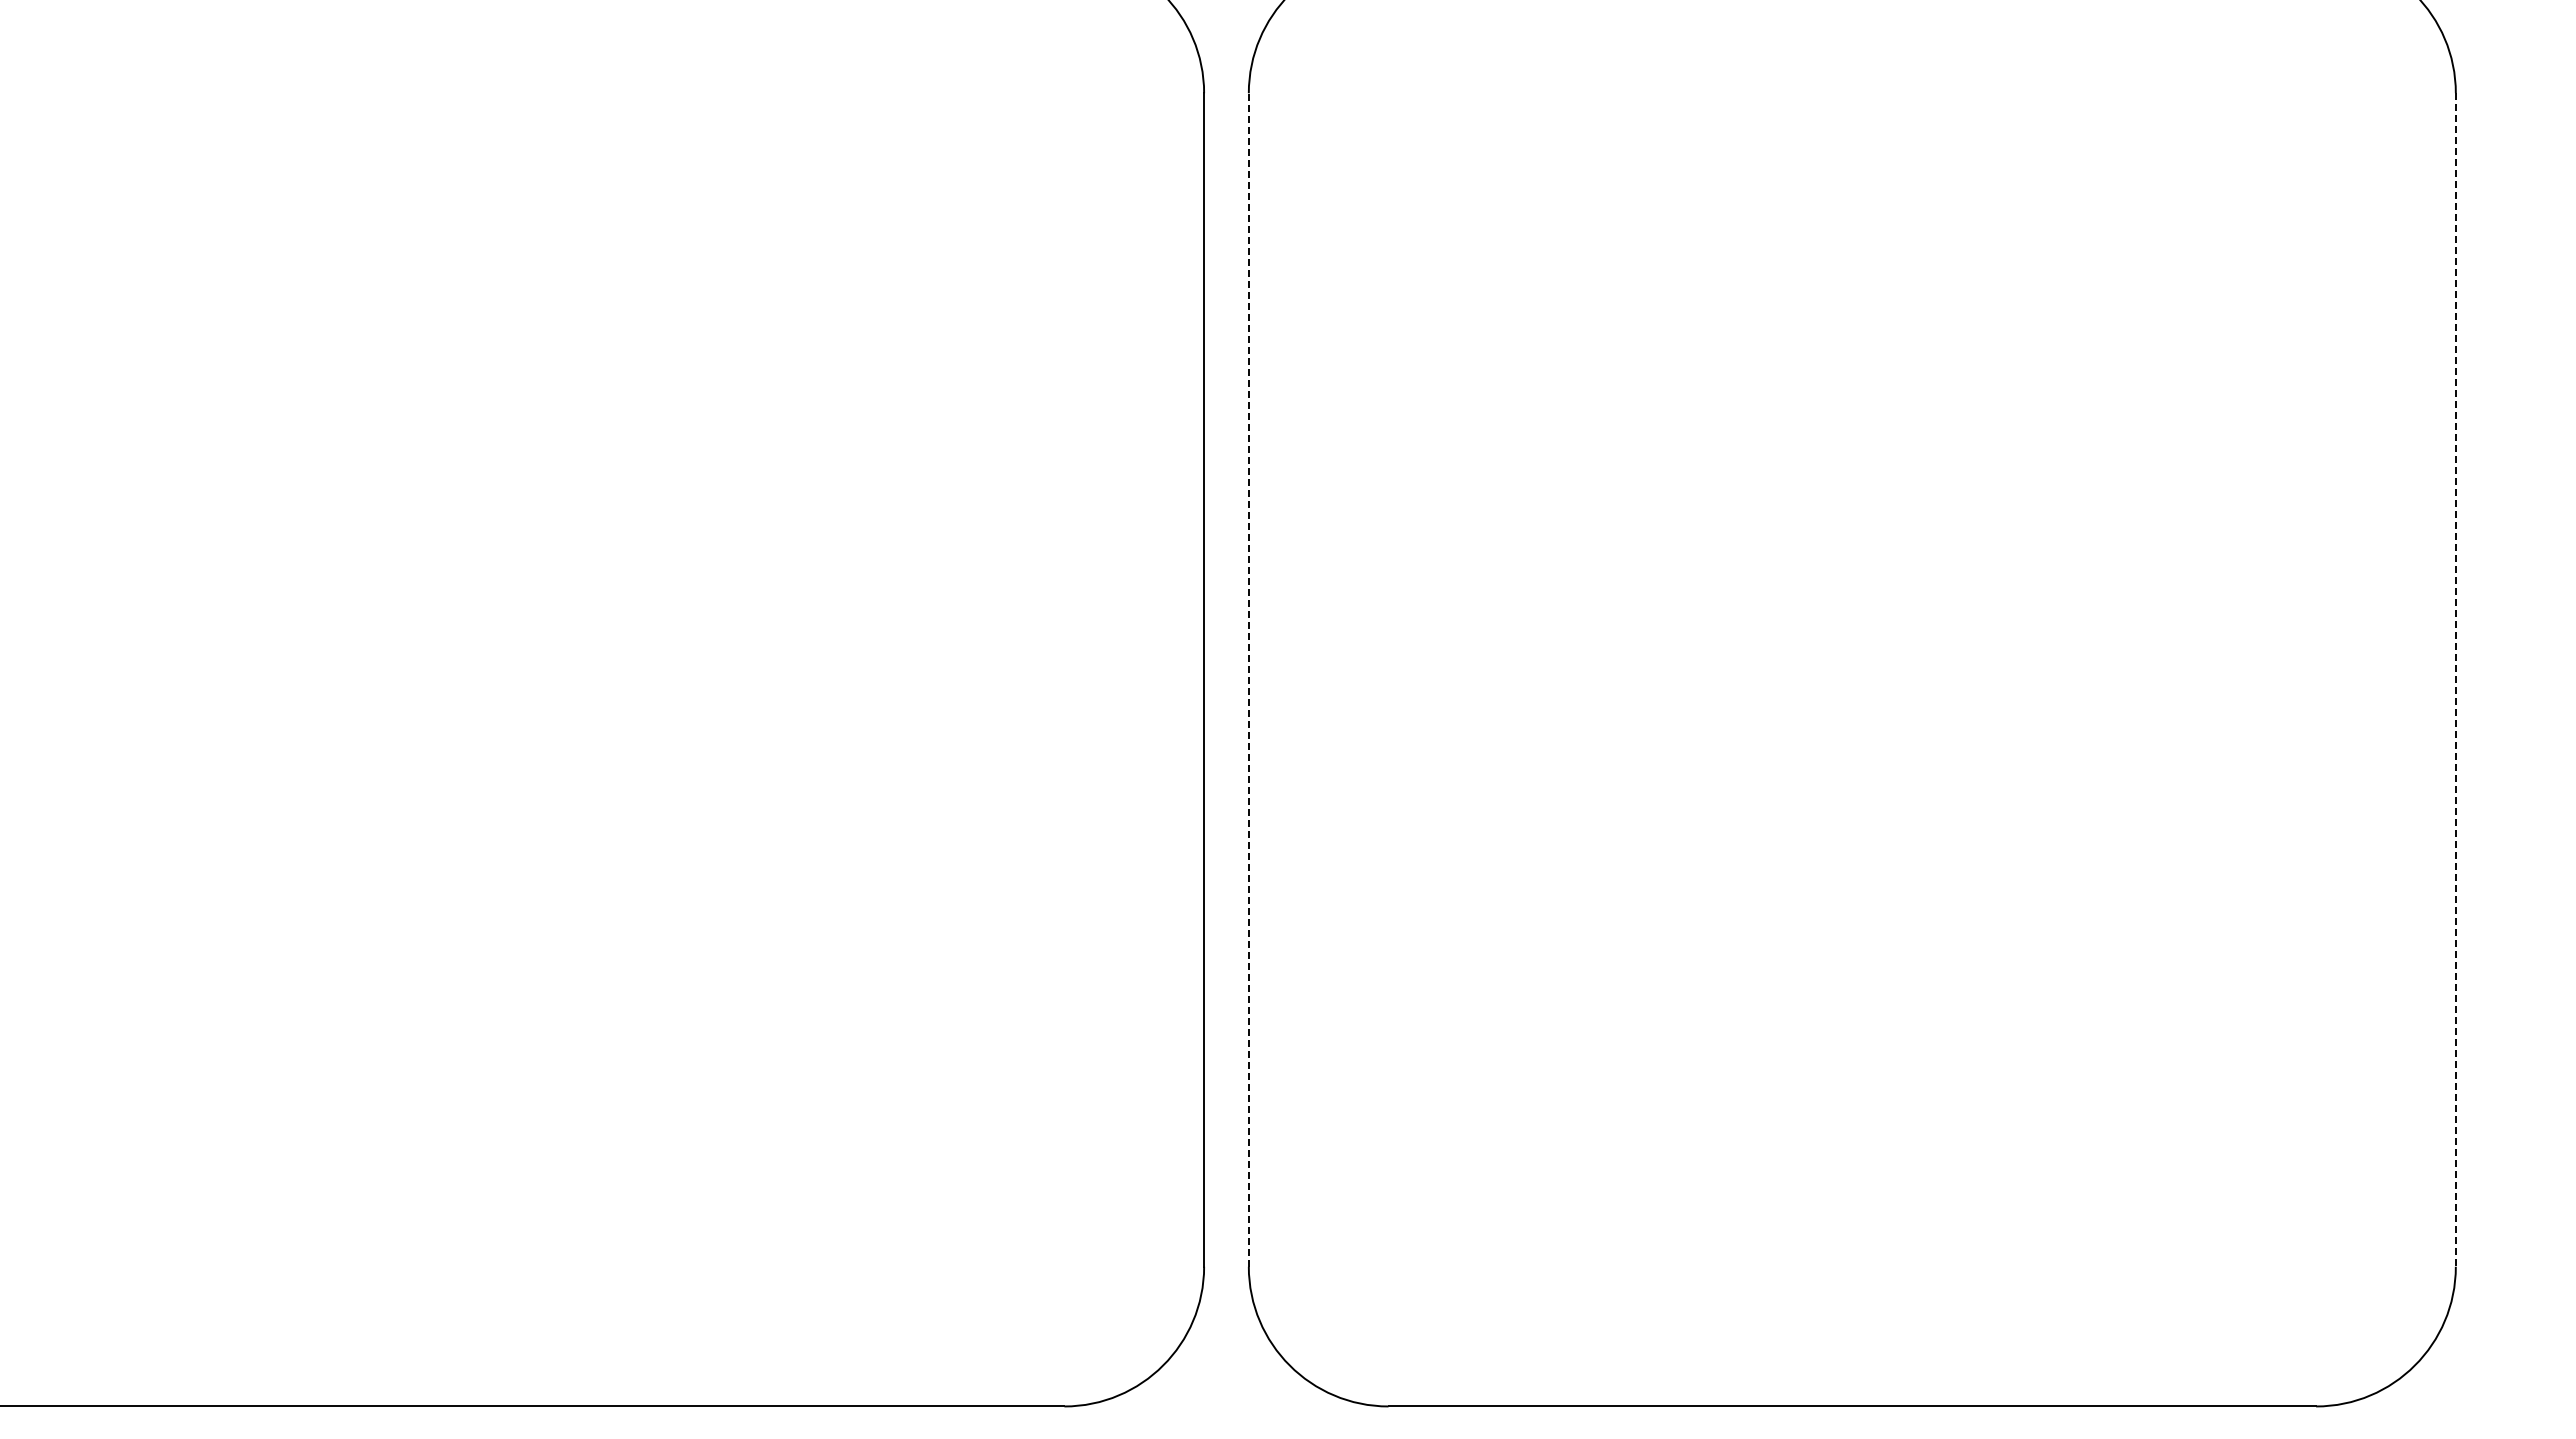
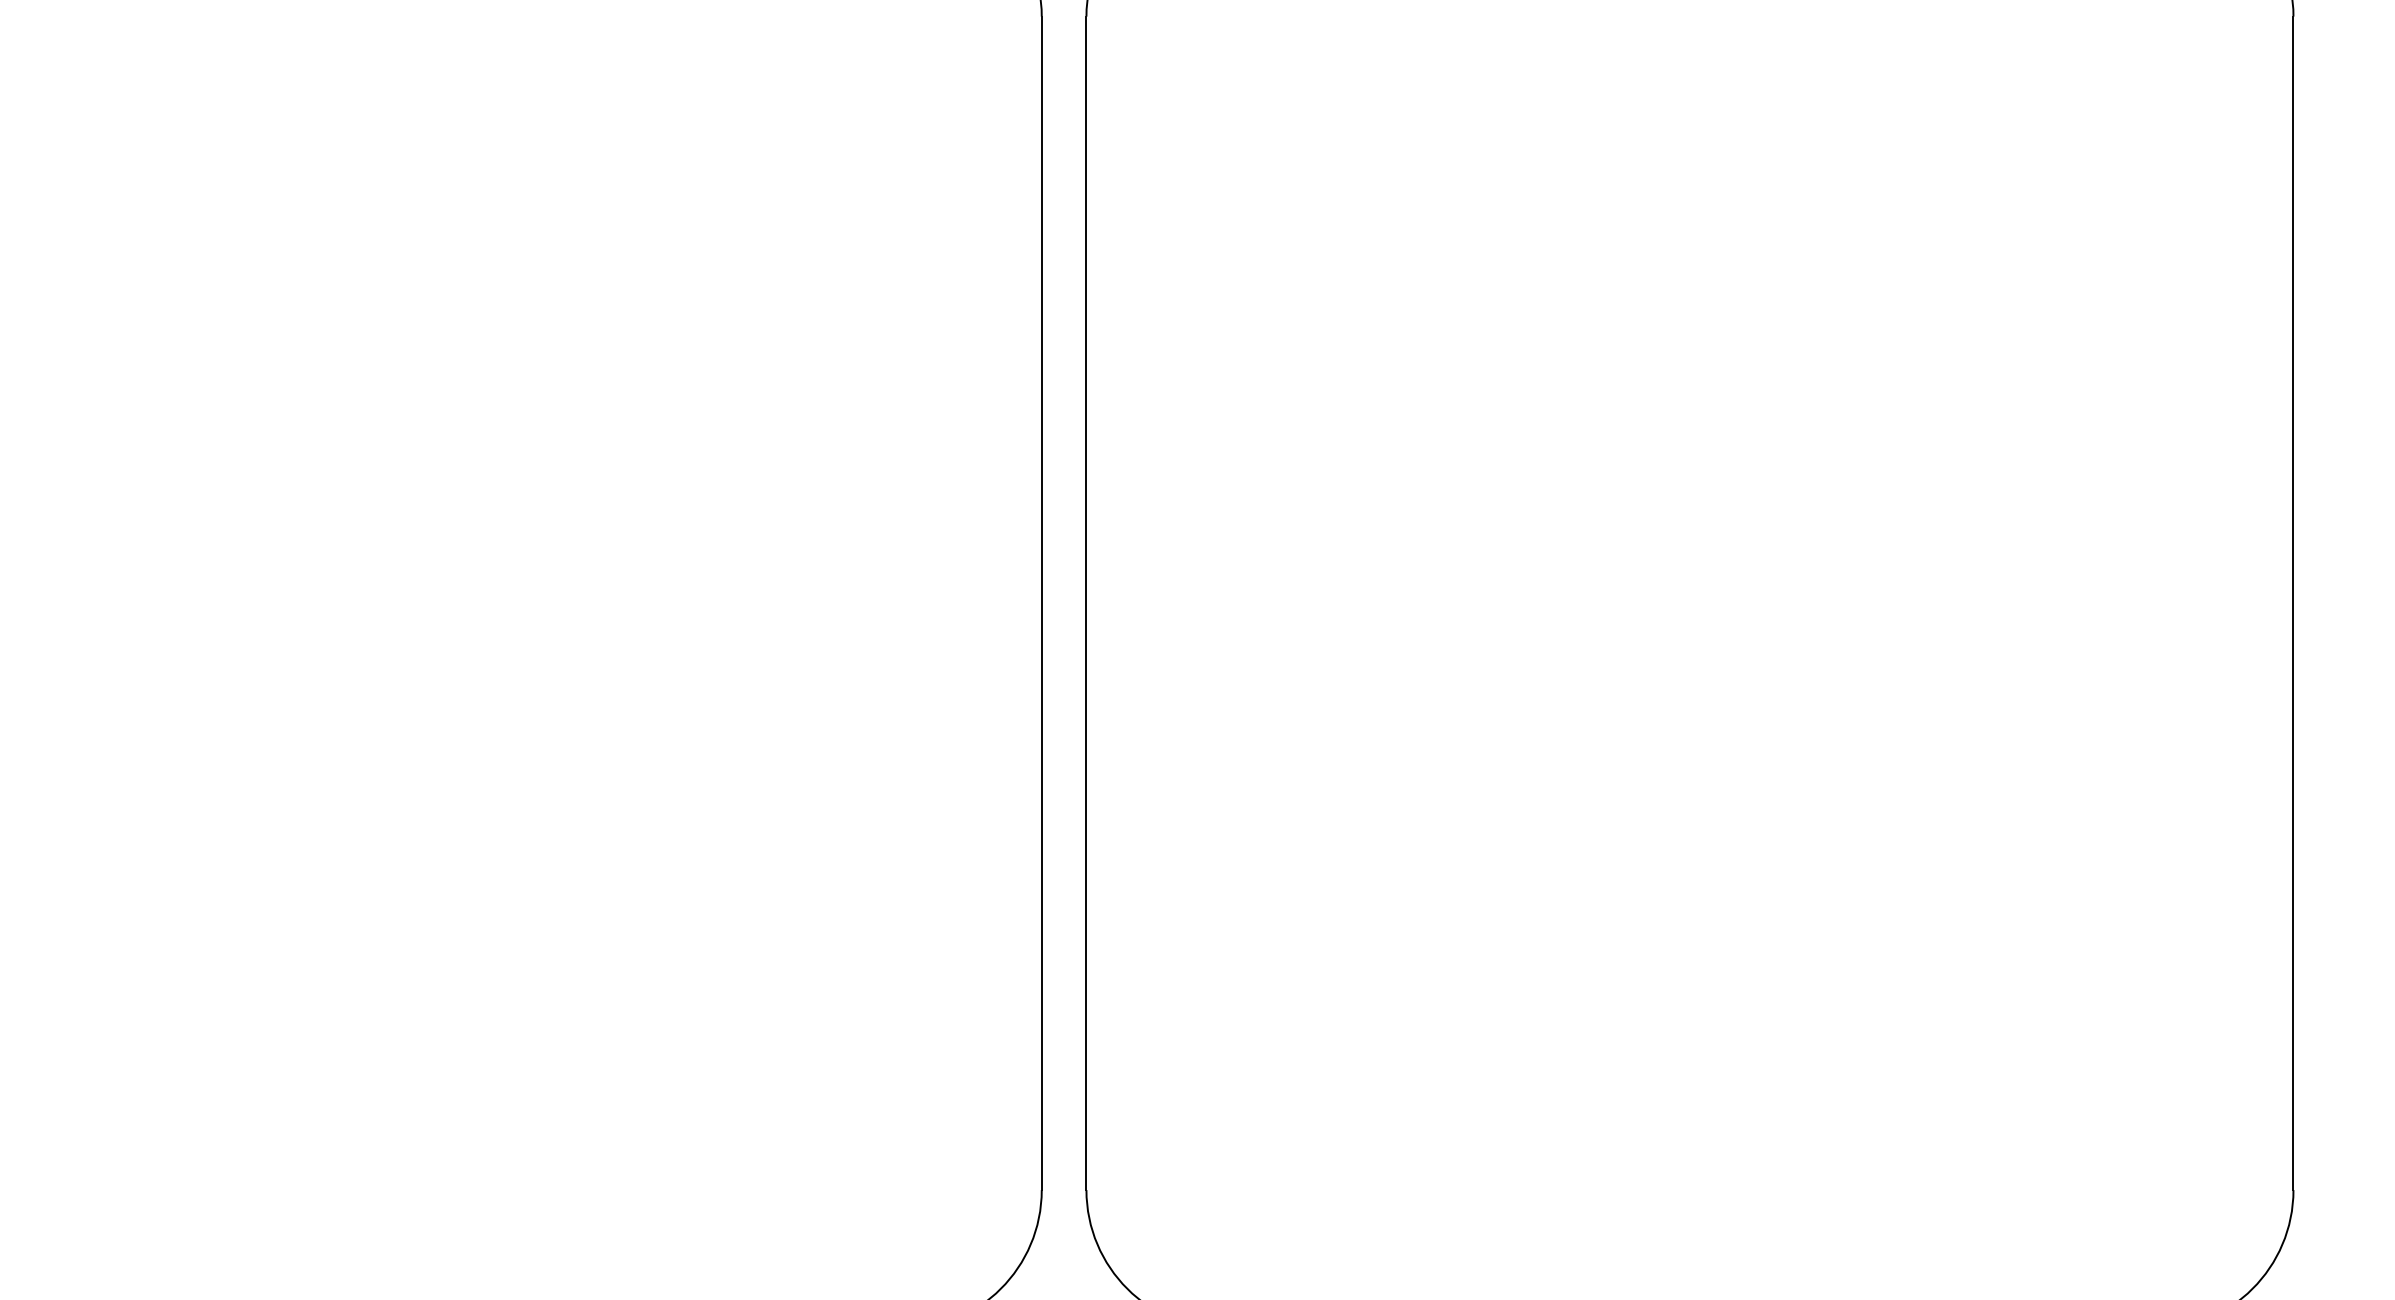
line: (1248, 680) -> (1086, 603), dashed -> solid
line: (2455, 680) -> (2293, 603), dashed -> solid

